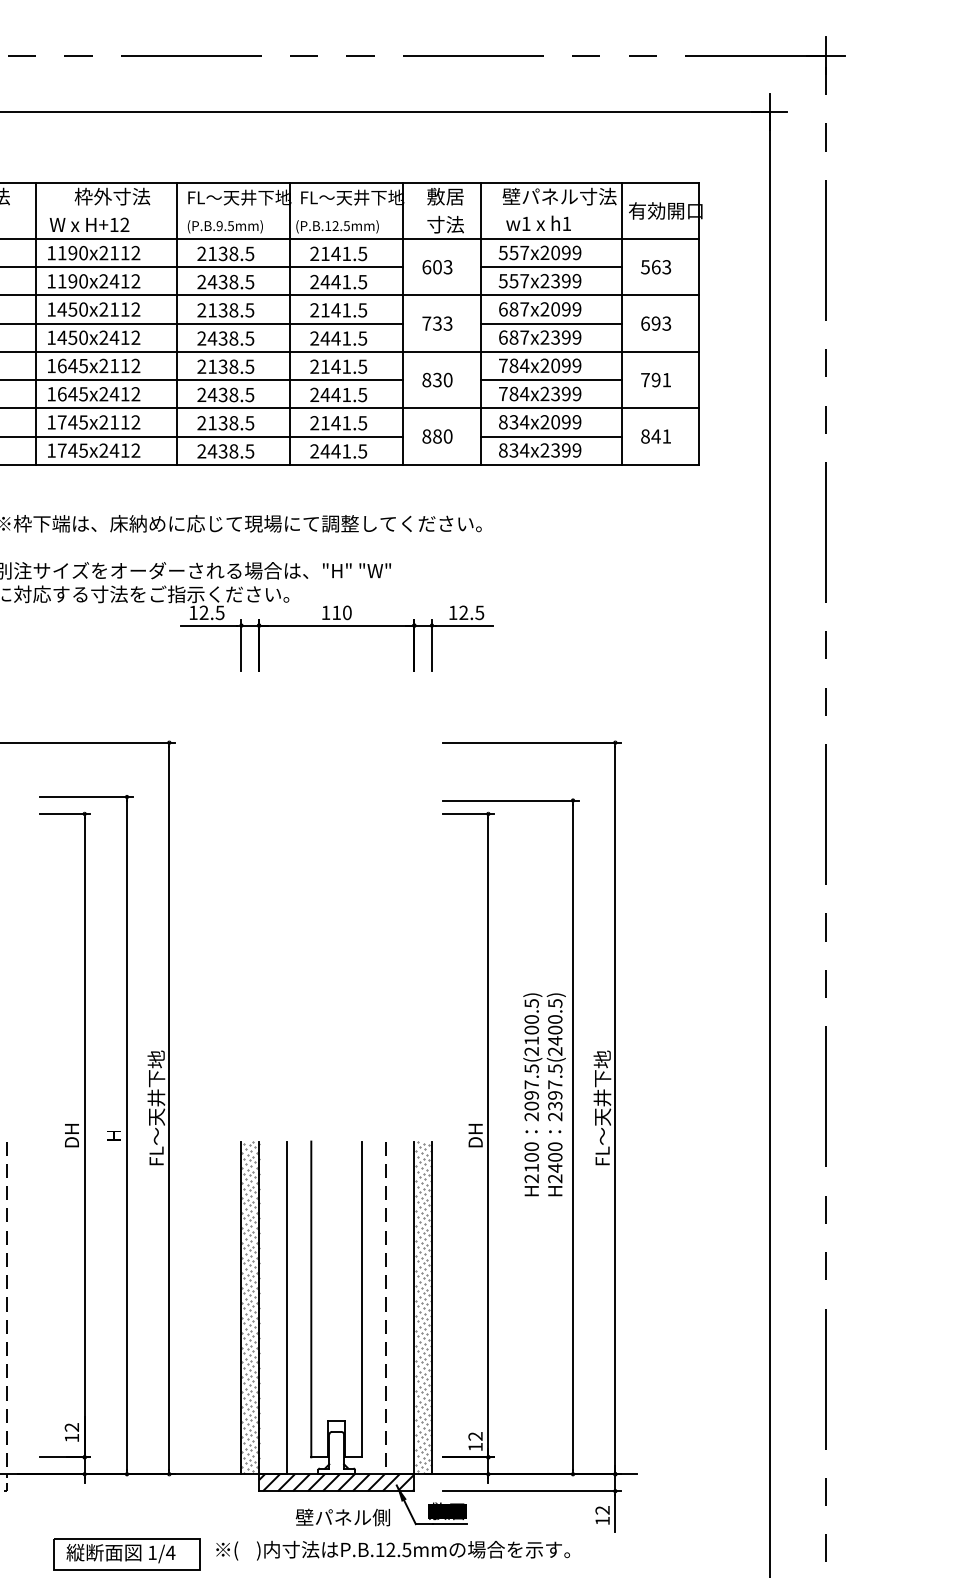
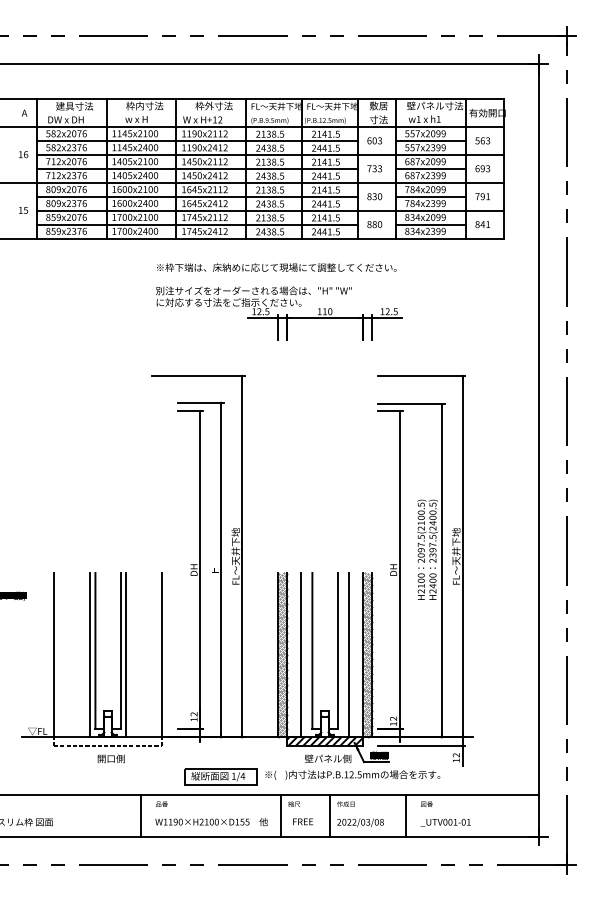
line: (8, 1308) -> (162, 655), dashed -> solid
line: (386, 1308) -> (349, 655), dashed -> solid

